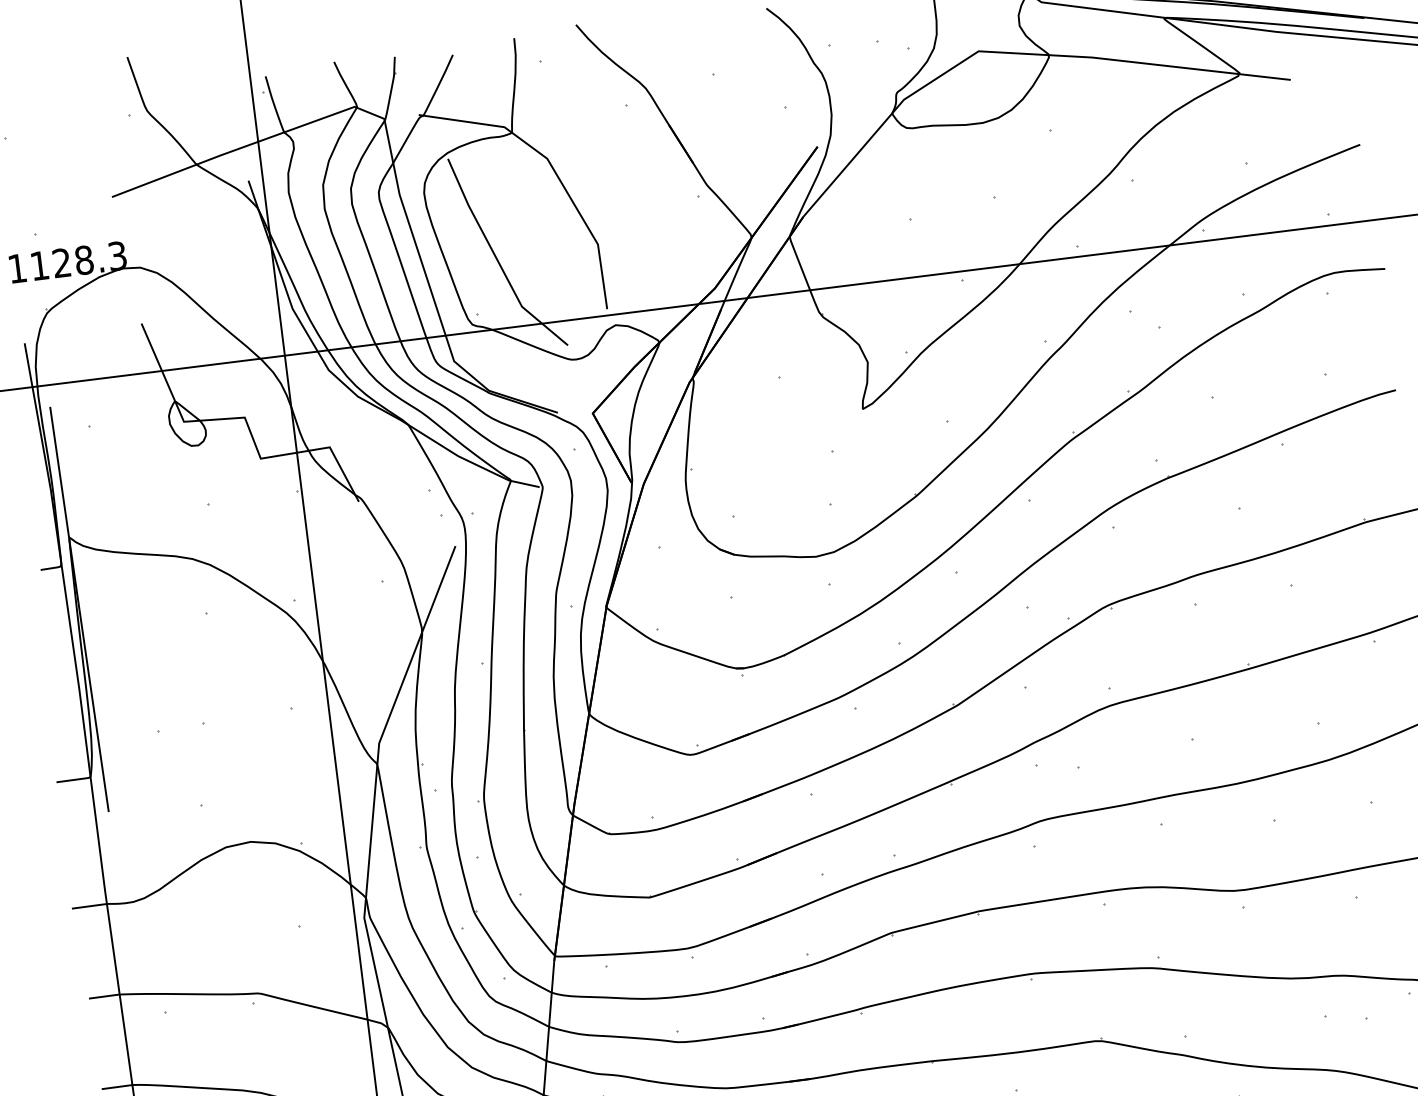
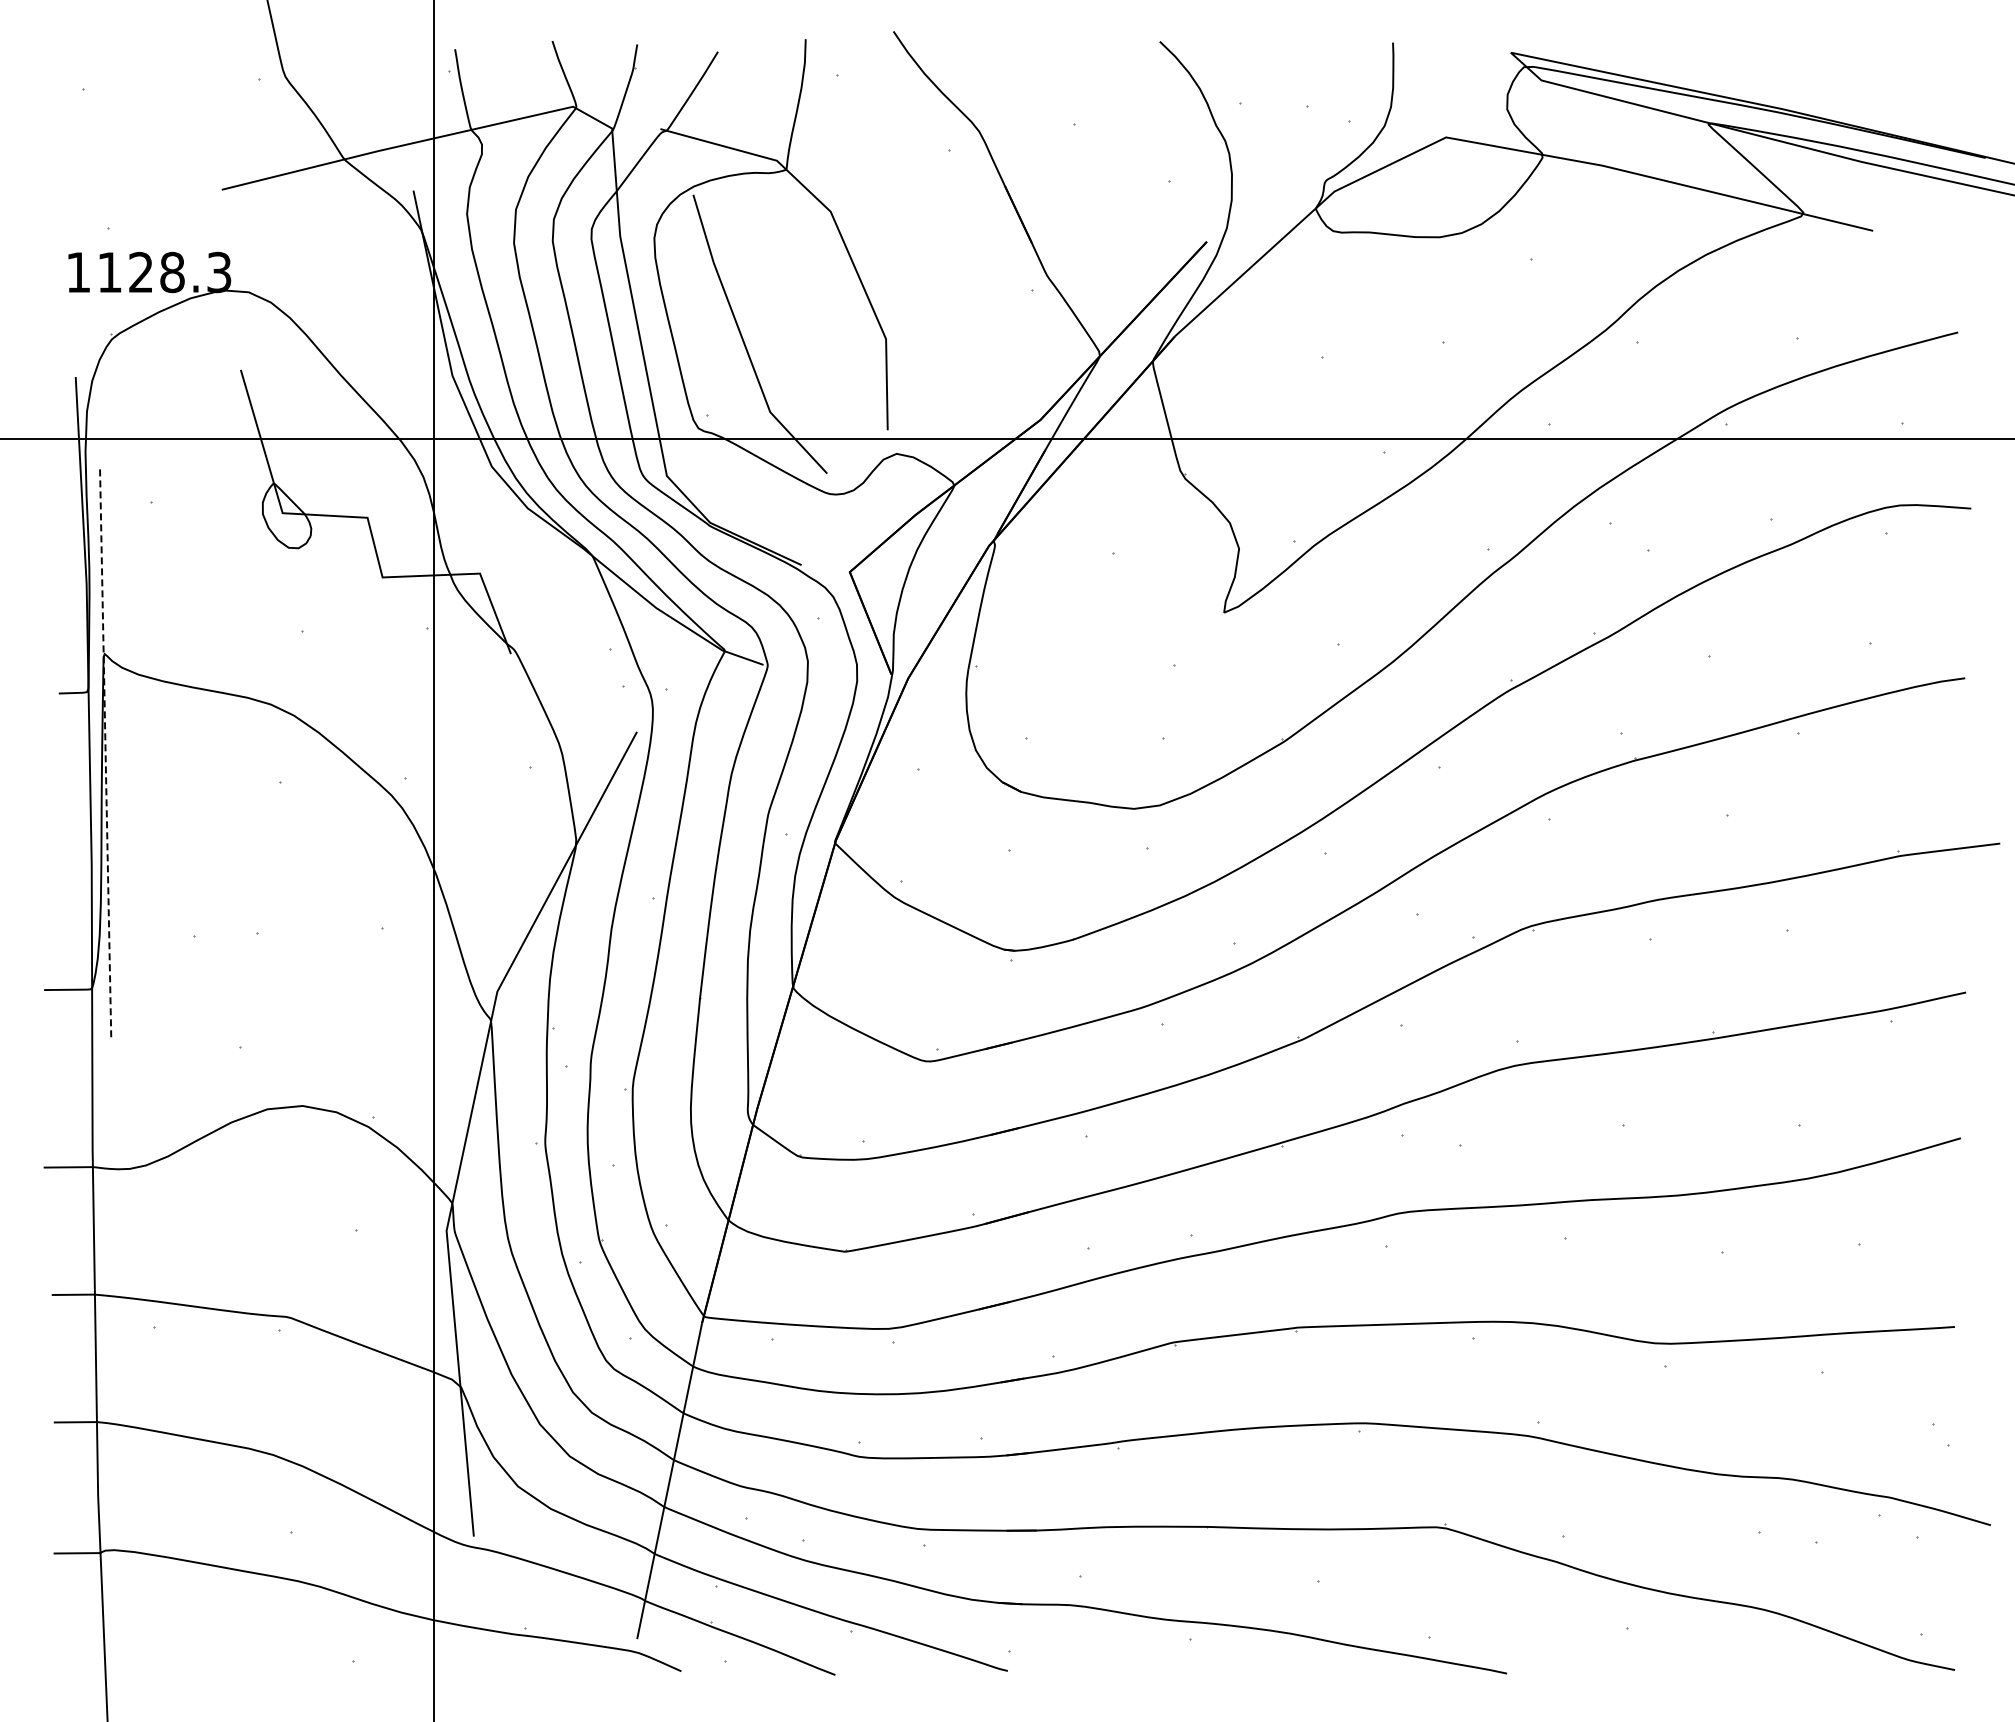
line: (79, 609) -> (105, 755), solid -> dashed

